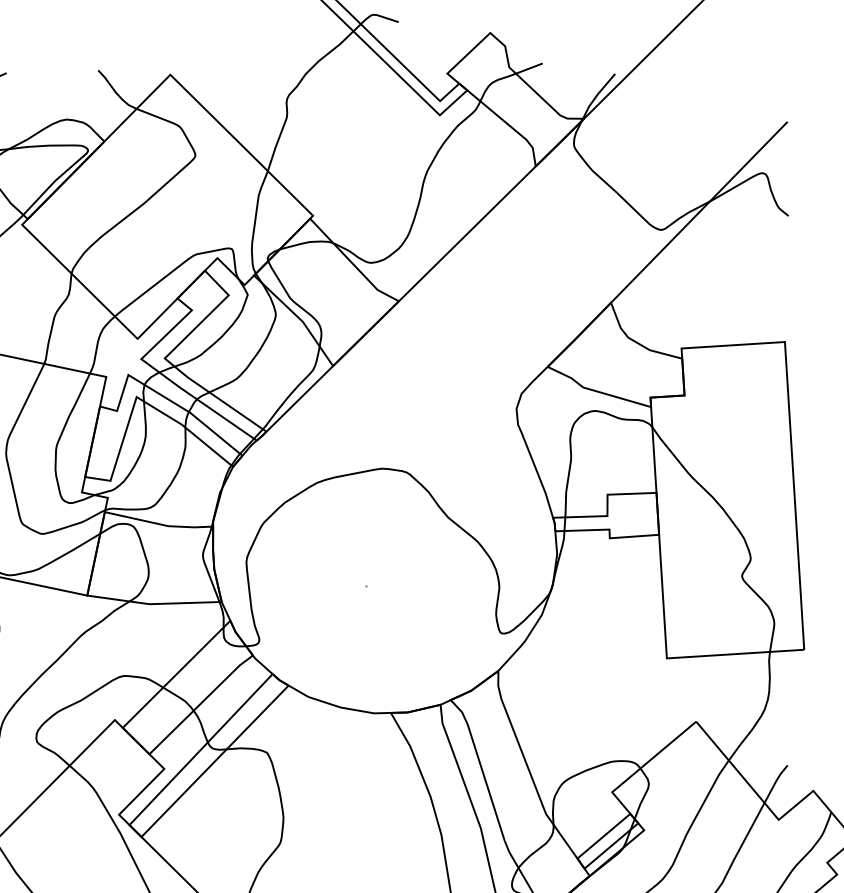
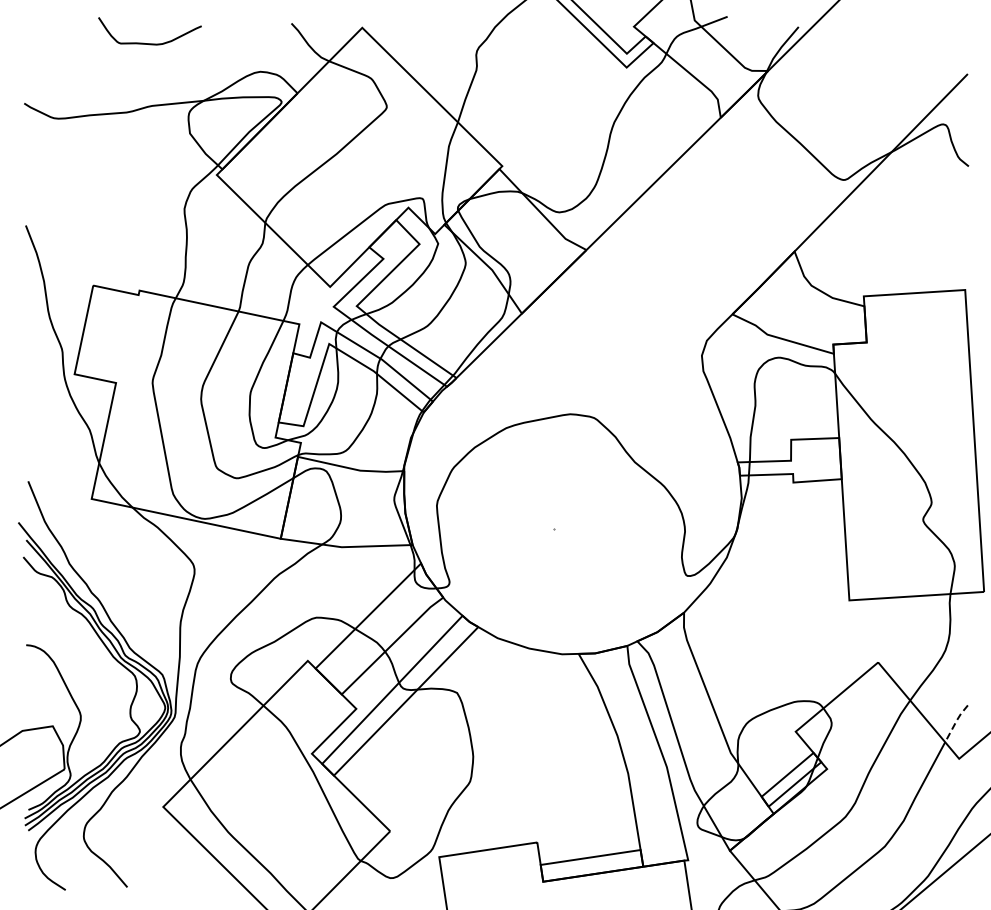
line: (775, 782) -> (955, 722), solid -> dashed

